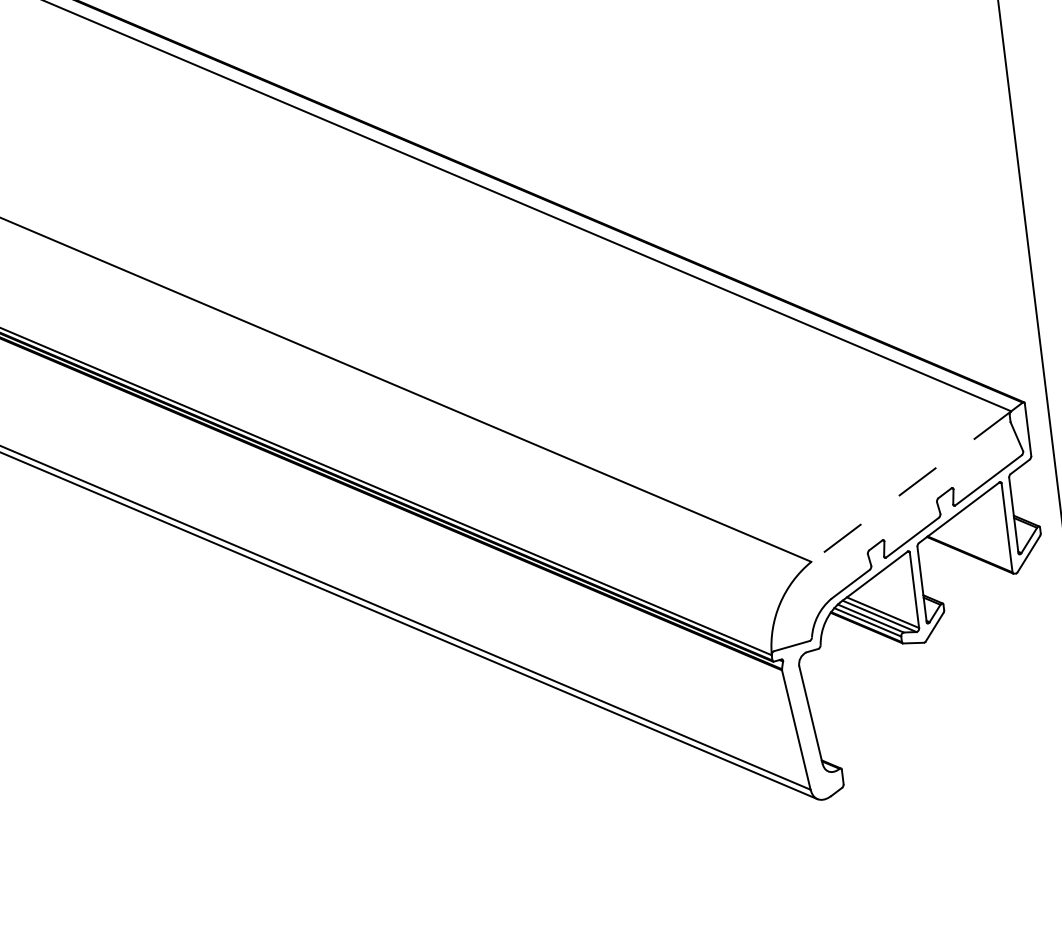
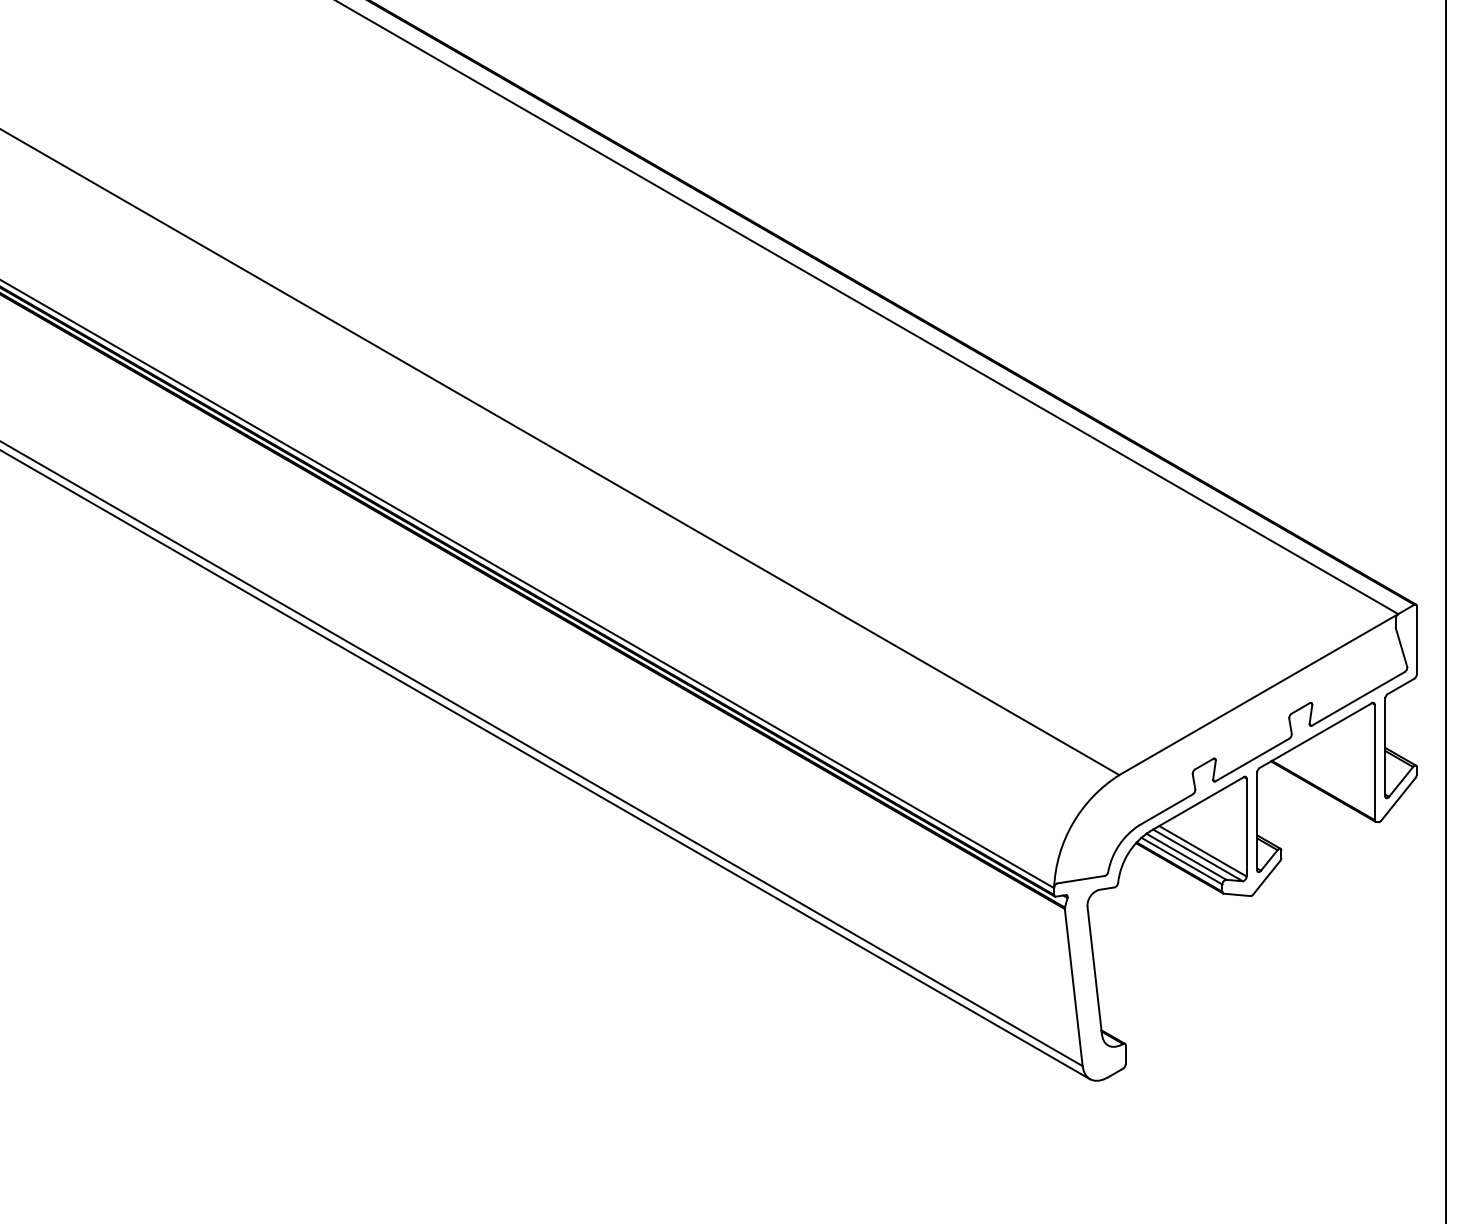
line: (911, 486) -> (1258, 694), dashed -> solid

